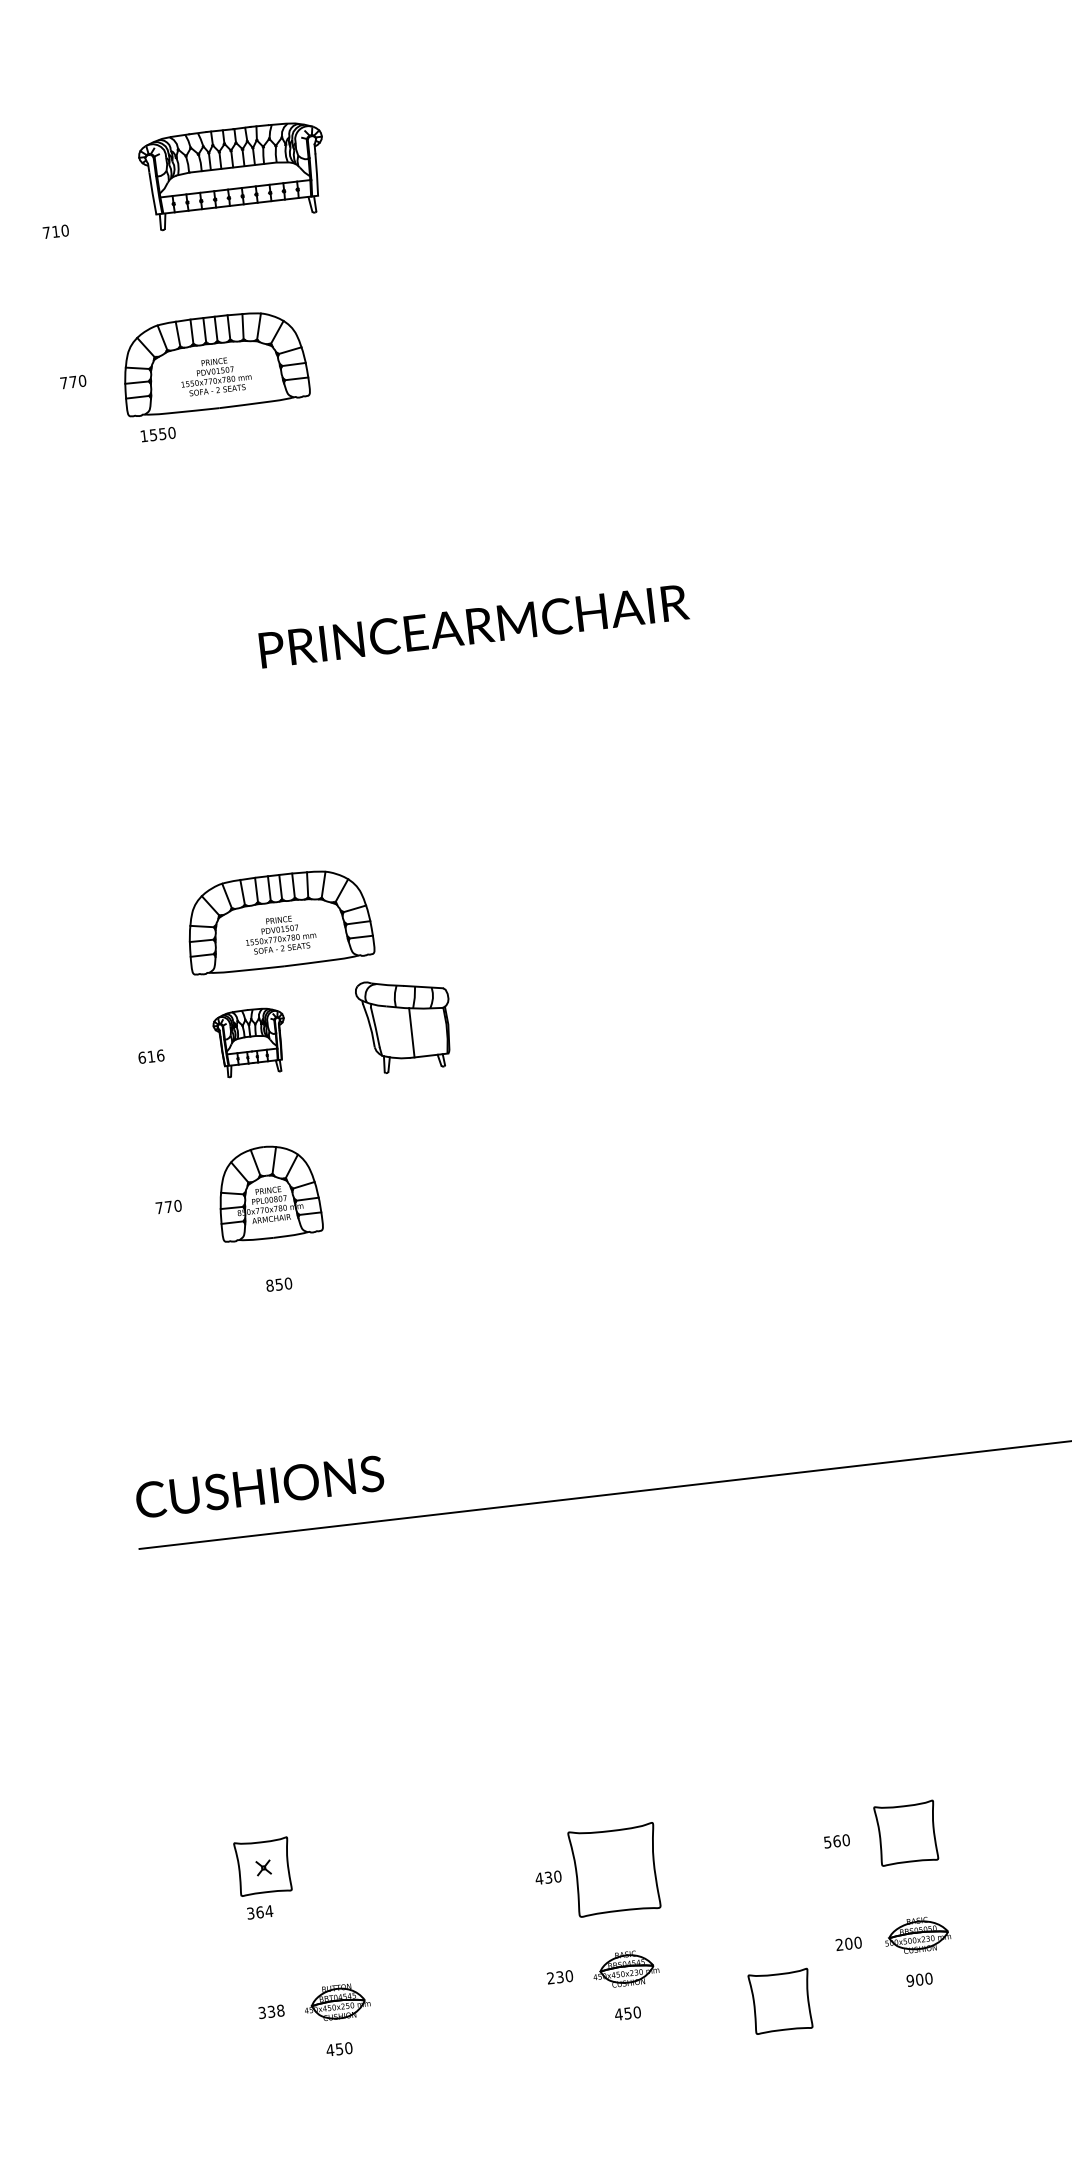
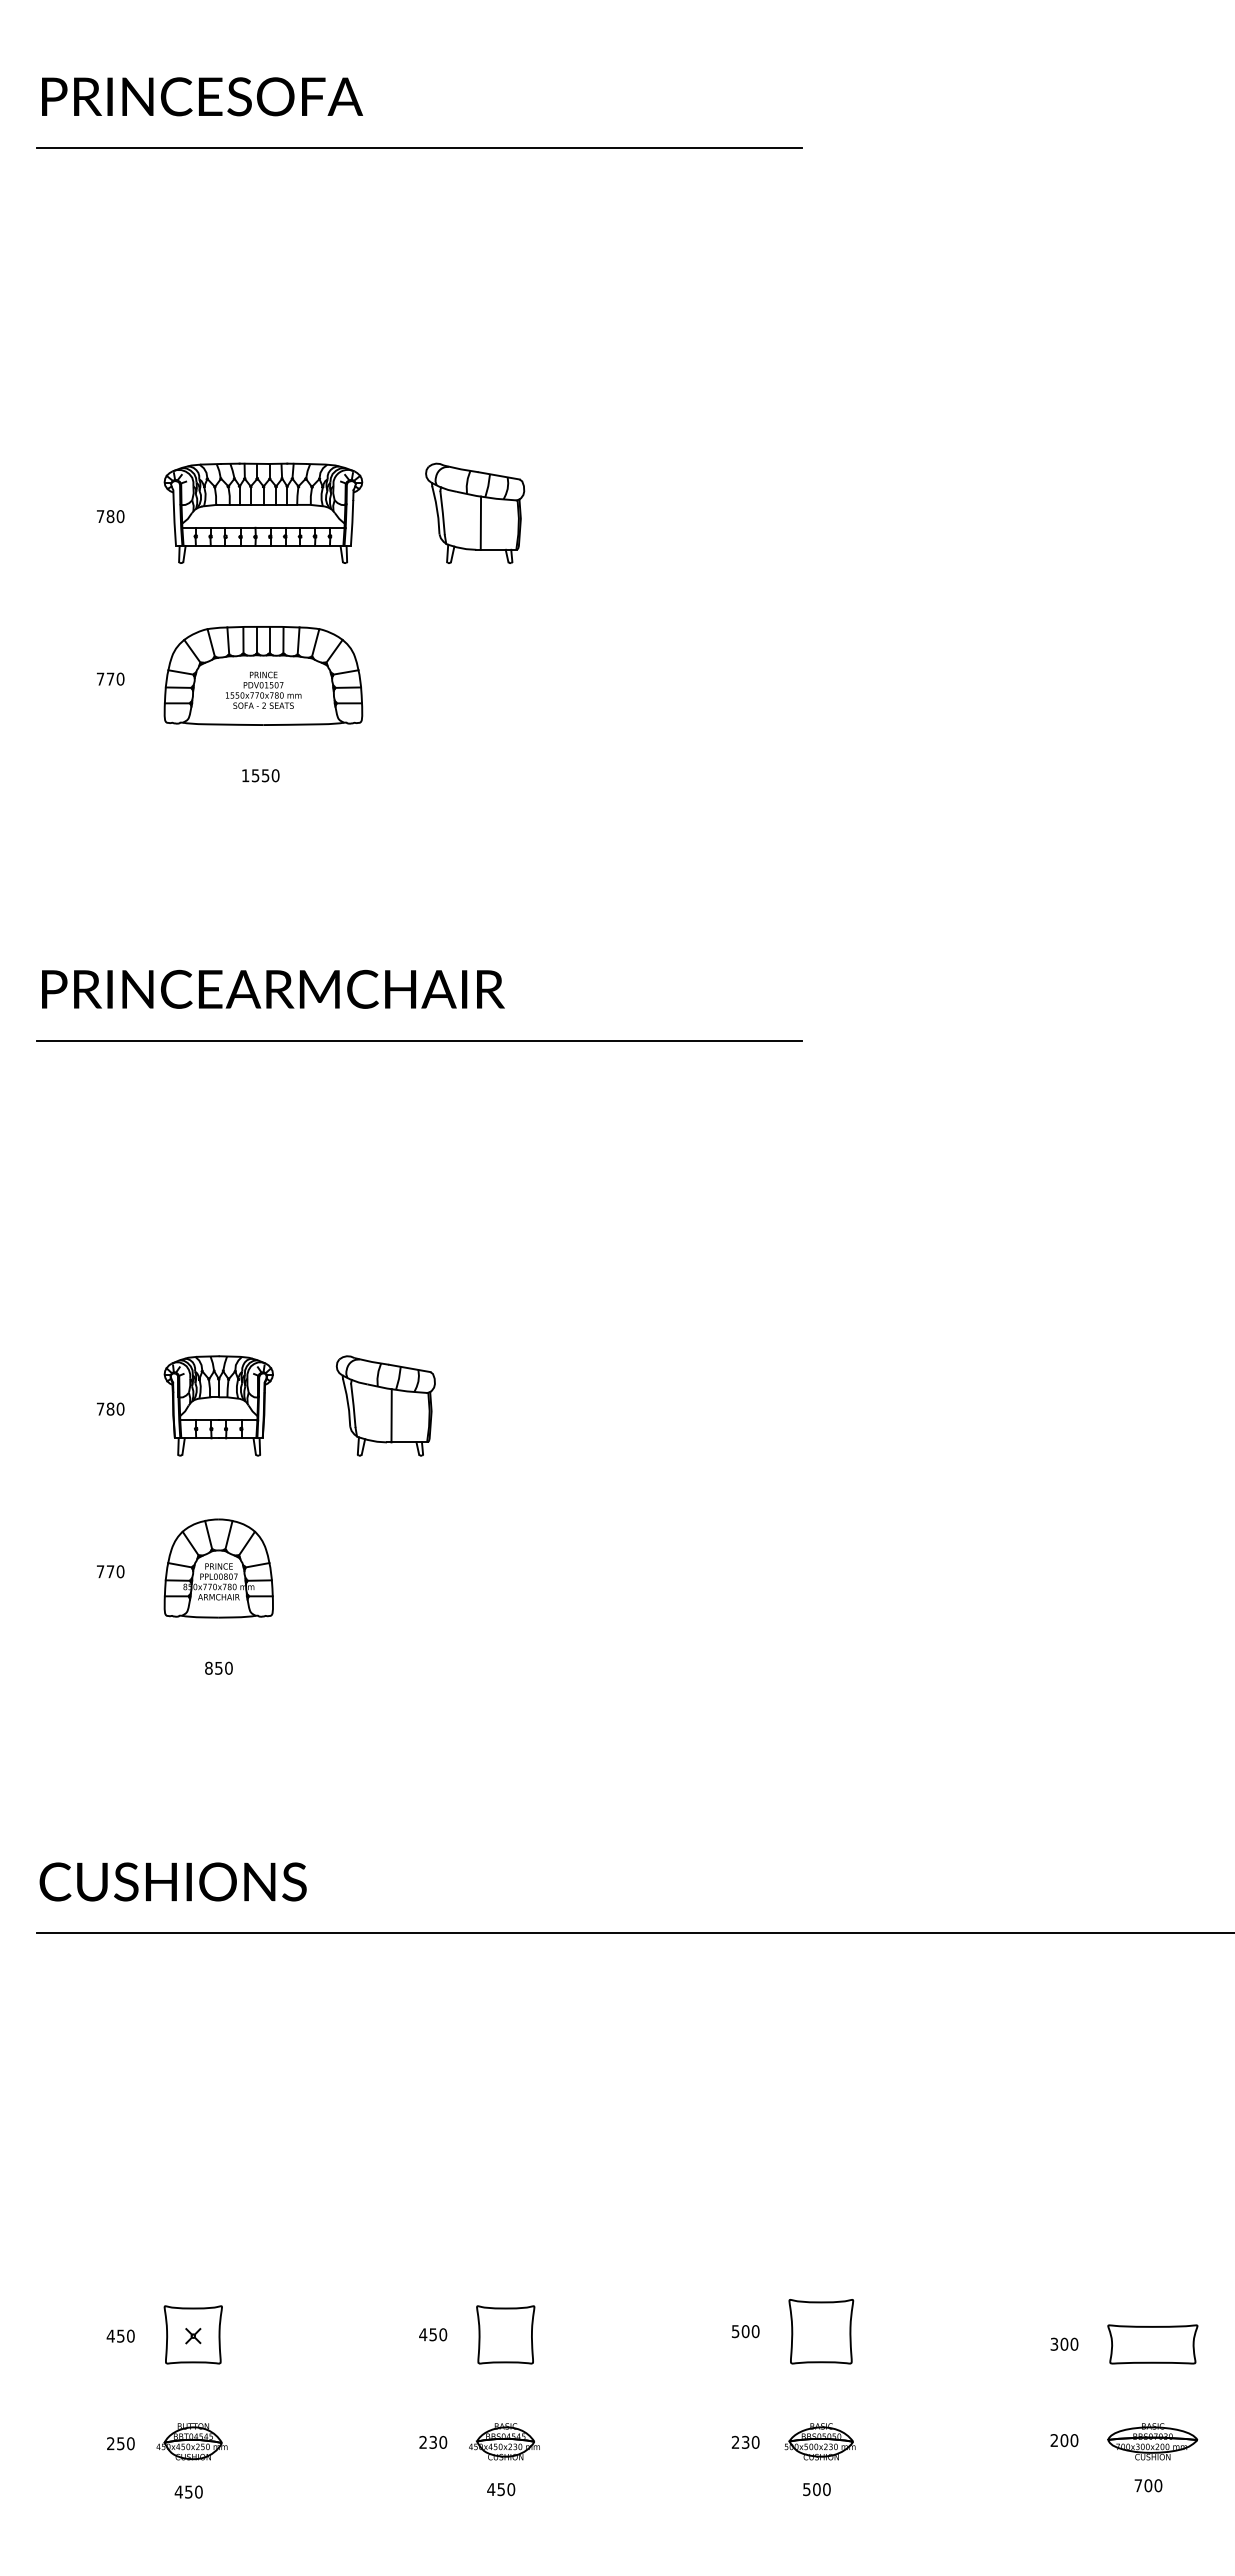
part: (233, 174) -> (263, 512), moved
part: (392, 188) -> (475, 512), added
text: (55, 231) -> (110, 516), 710 -> 780
text: (157, 434) -> (260, 775), moved
text: (474, 625) -> (273, 988), moved
line: (397, 682) -> (419, 1040), added
part: (278, 920) -> (263, 1279), removed
part: (250, 1041) -> (218, 1405), size x1.43
text: (151, 1056) -> (110, 1408), 616 -> 780
text: (836, 1841) -> (745, 2331), 560 -> 500
part: (262, 1866) -> (192, 2334), moved
part: (615, 1869) -> (505, 2334), size x0.62
text: (547, 1877) -> (432, 2334), 430 -> 450
text: (259, 1911) -> (120, 2335), 364 -> 450
text: (848, 1943) -> (745, 2442), 200 -> 230
text: (910, 1980) -> (806, 2489), 900 -> 500
part: (781, 2001) -> (666, 2495), removed
text: (271, 2011) -> (120, 2443), 338 -> 250

